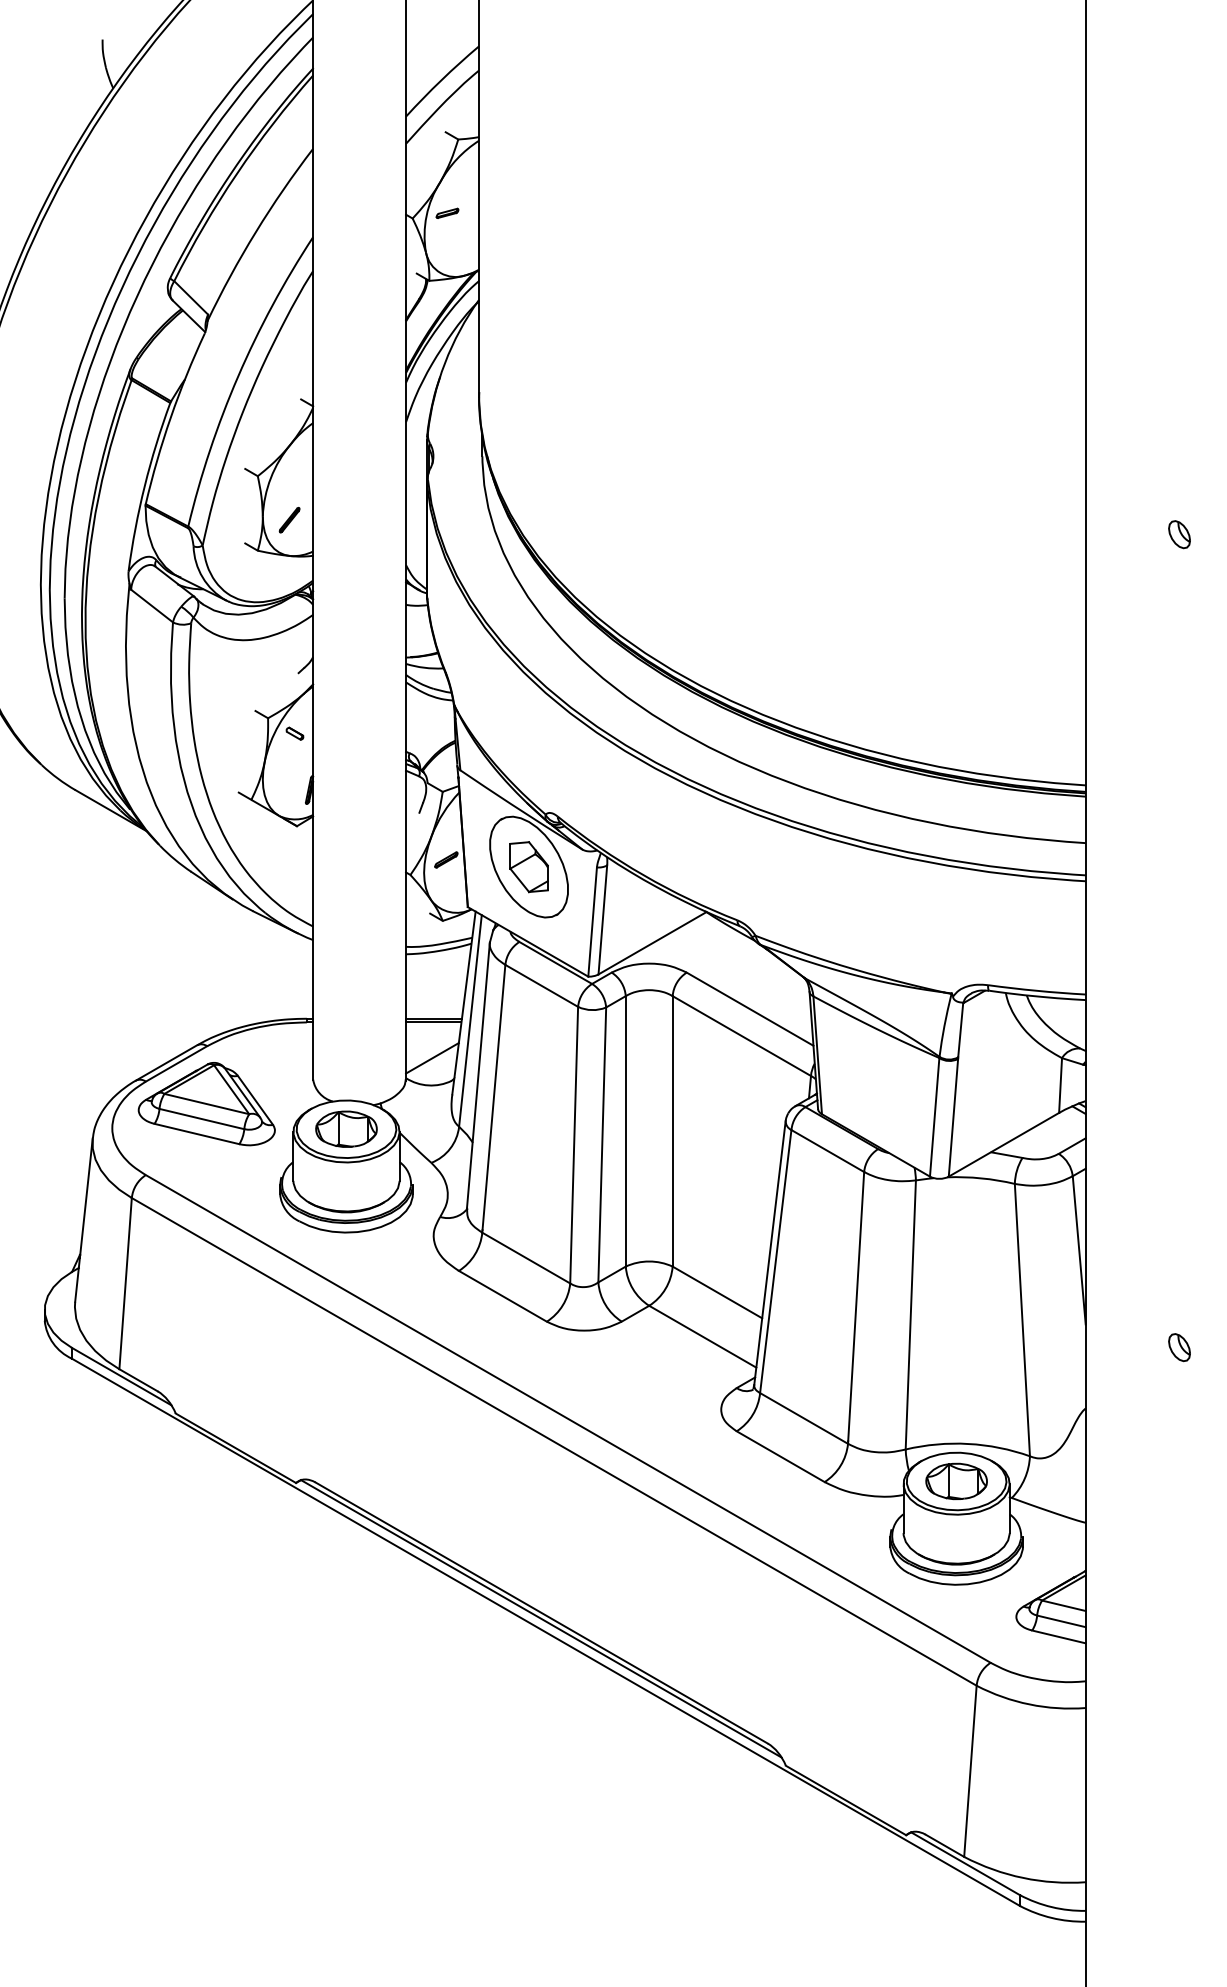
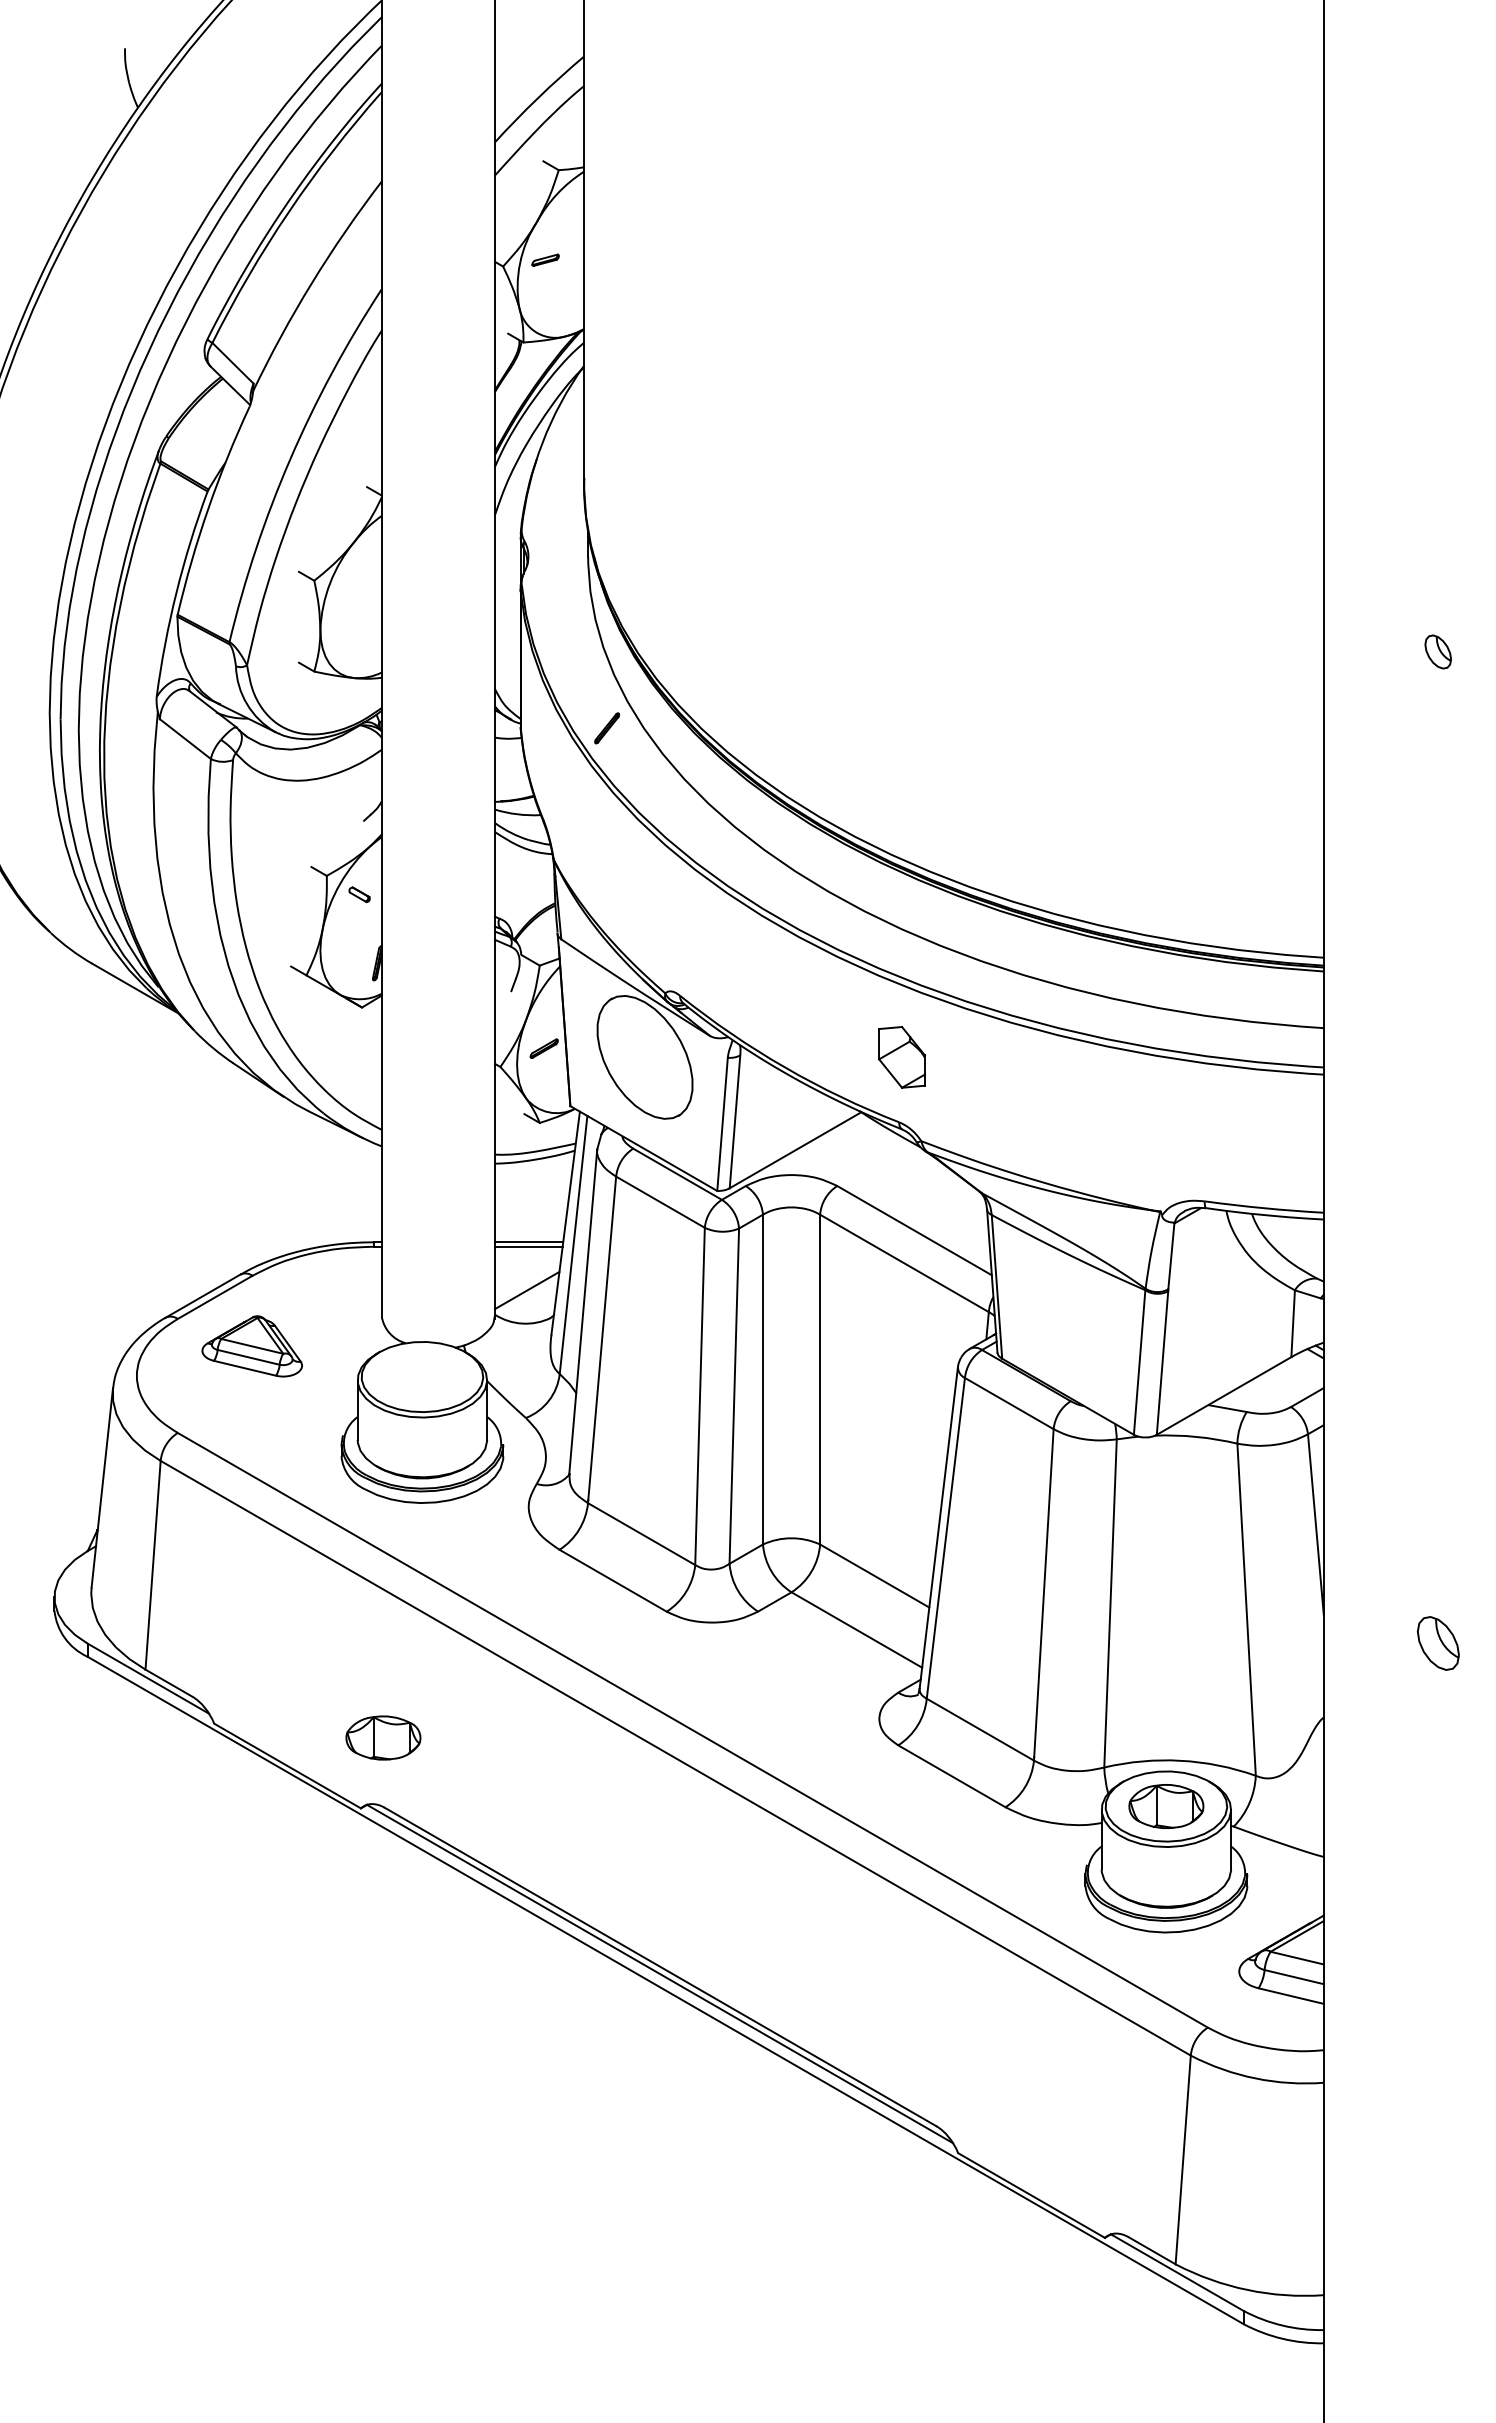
part: (289, 520) -> (607, 728), moved
part: (528, 867) -> (901, 1057), moved
part: (207, 1104) -> (252, 1346), size x0.6
part: (346, 1128) -> (383, 1737), moved
part: (1178, 1346) -> (1437, 1642), size x1.6

